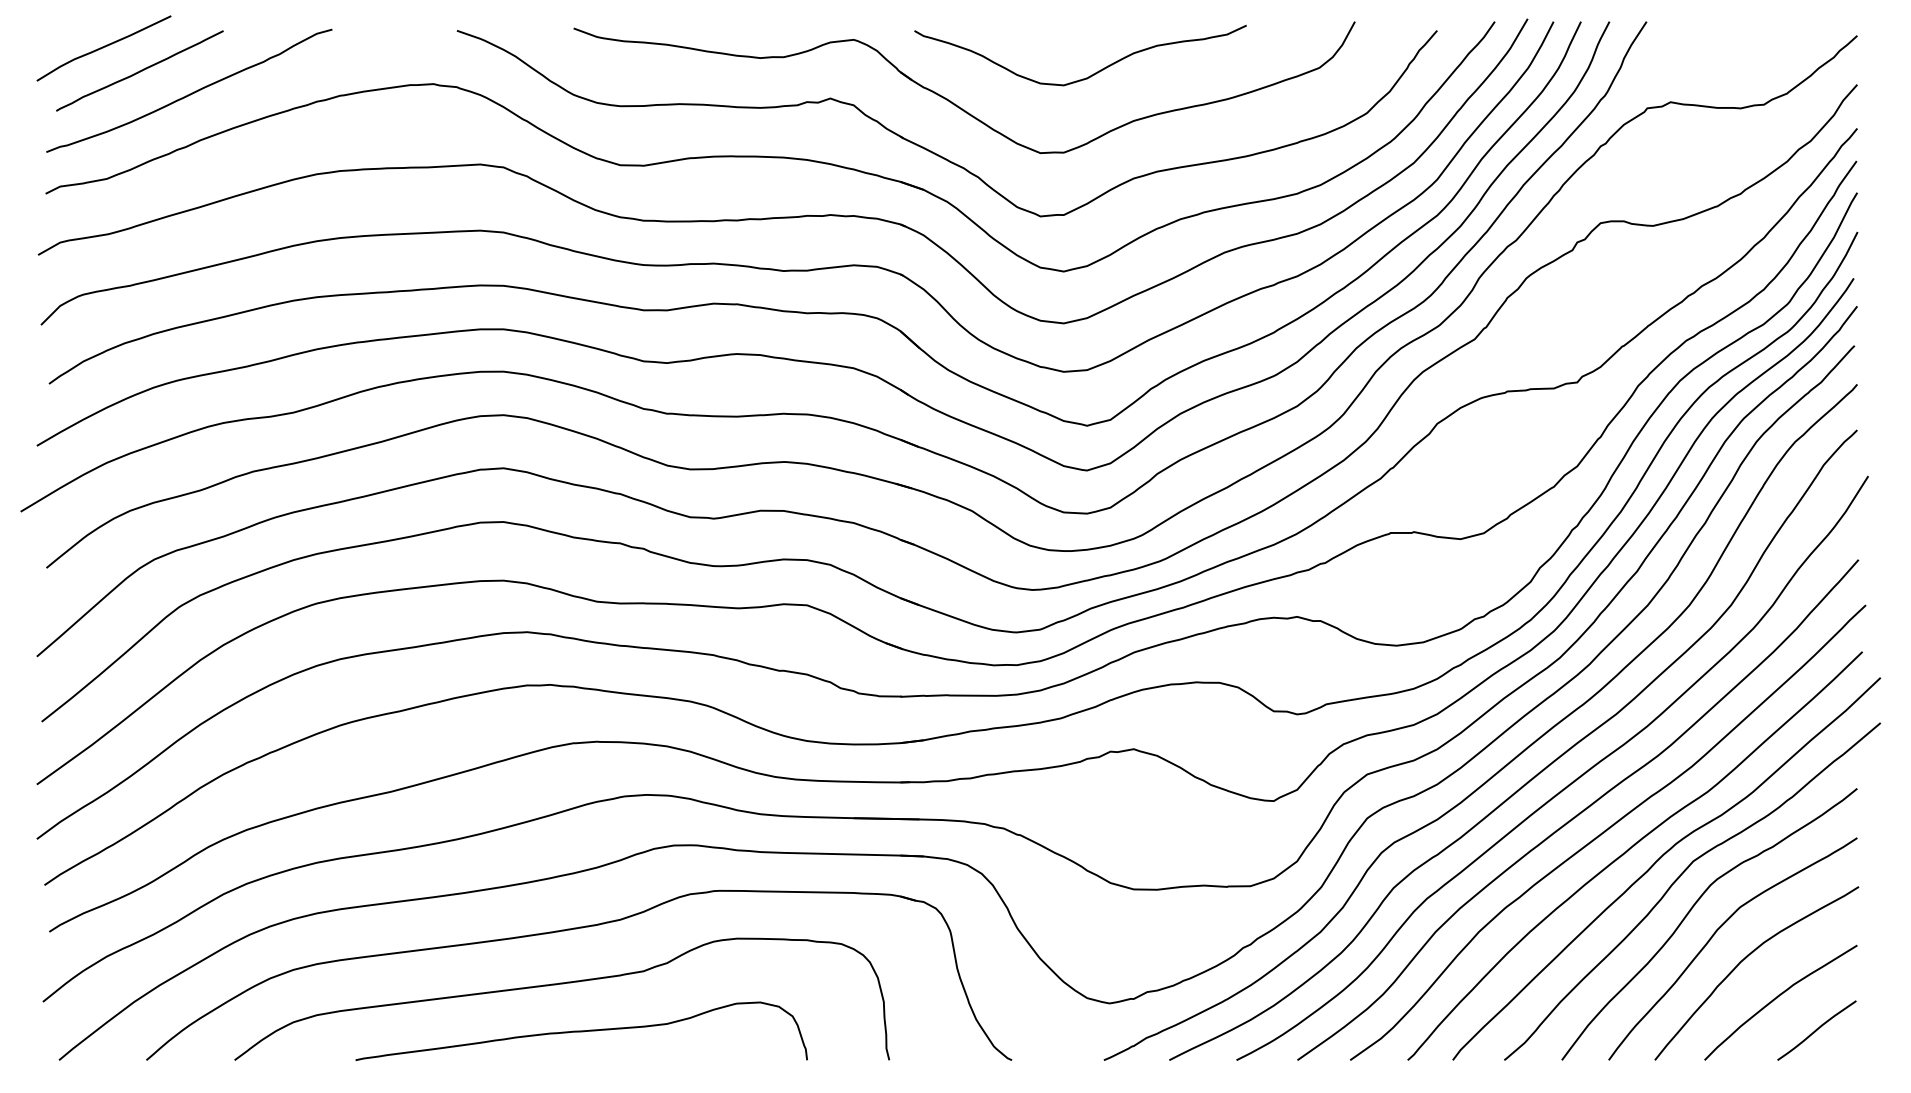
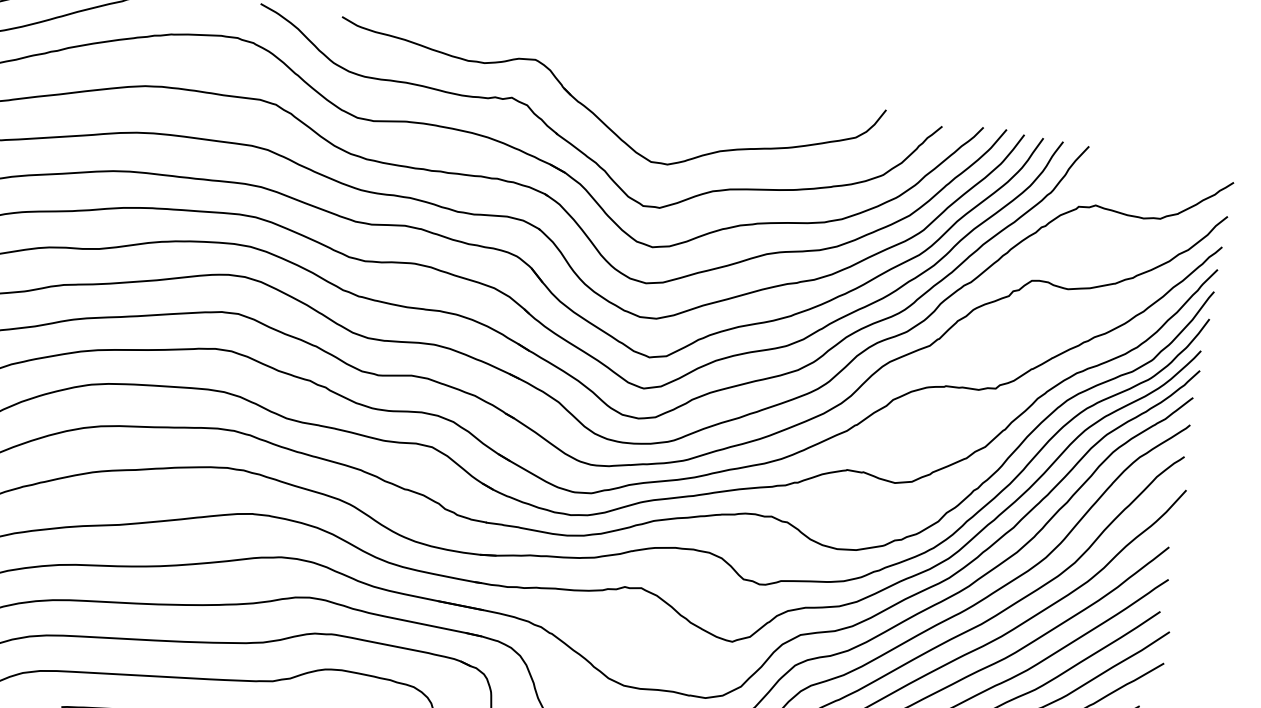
curve: (1091, 74) -> (696, 113), removed

